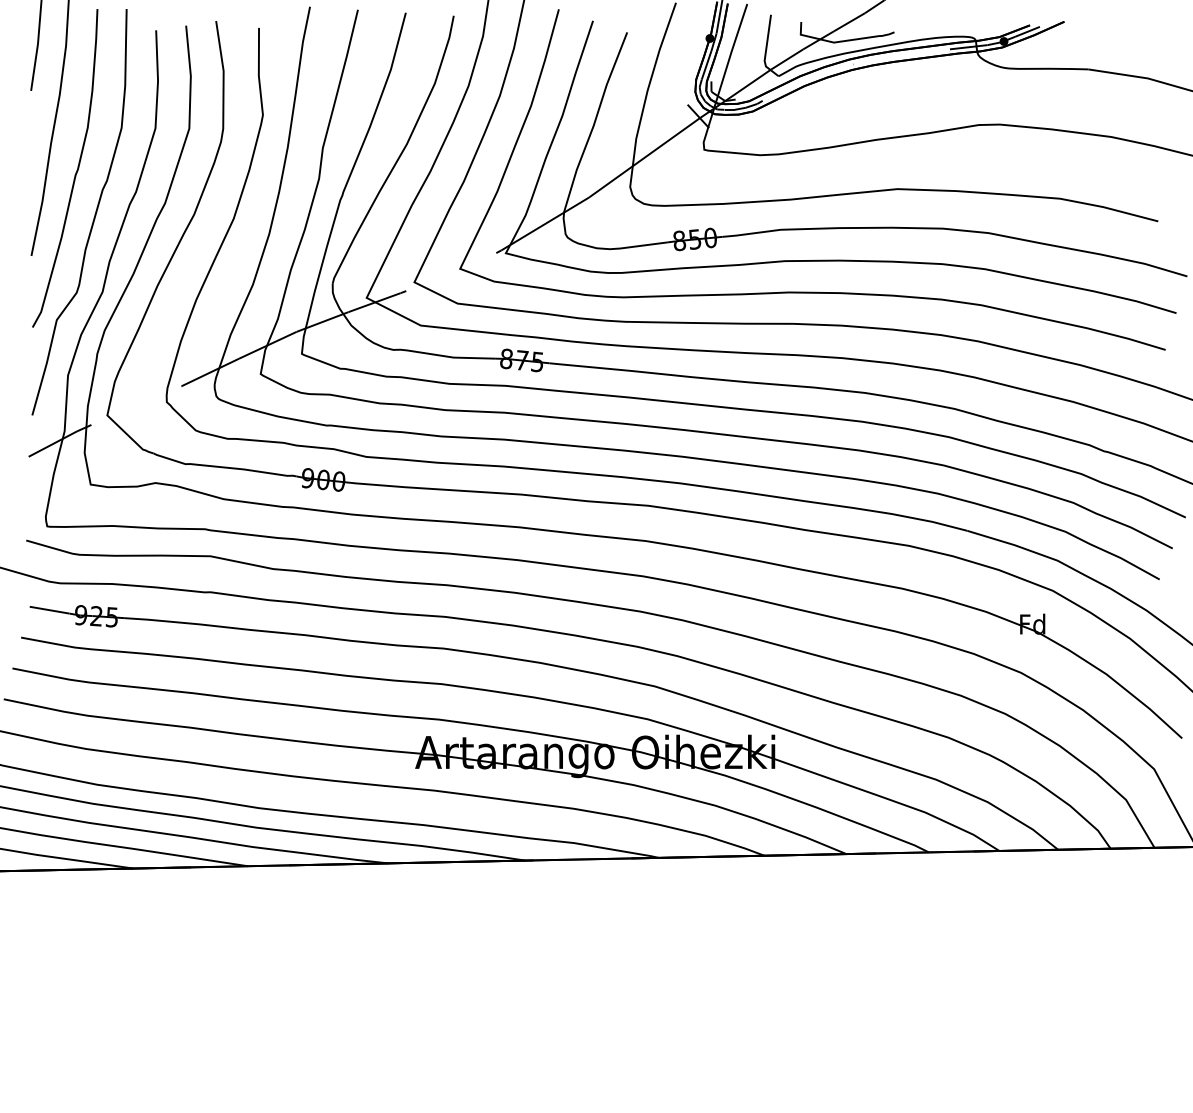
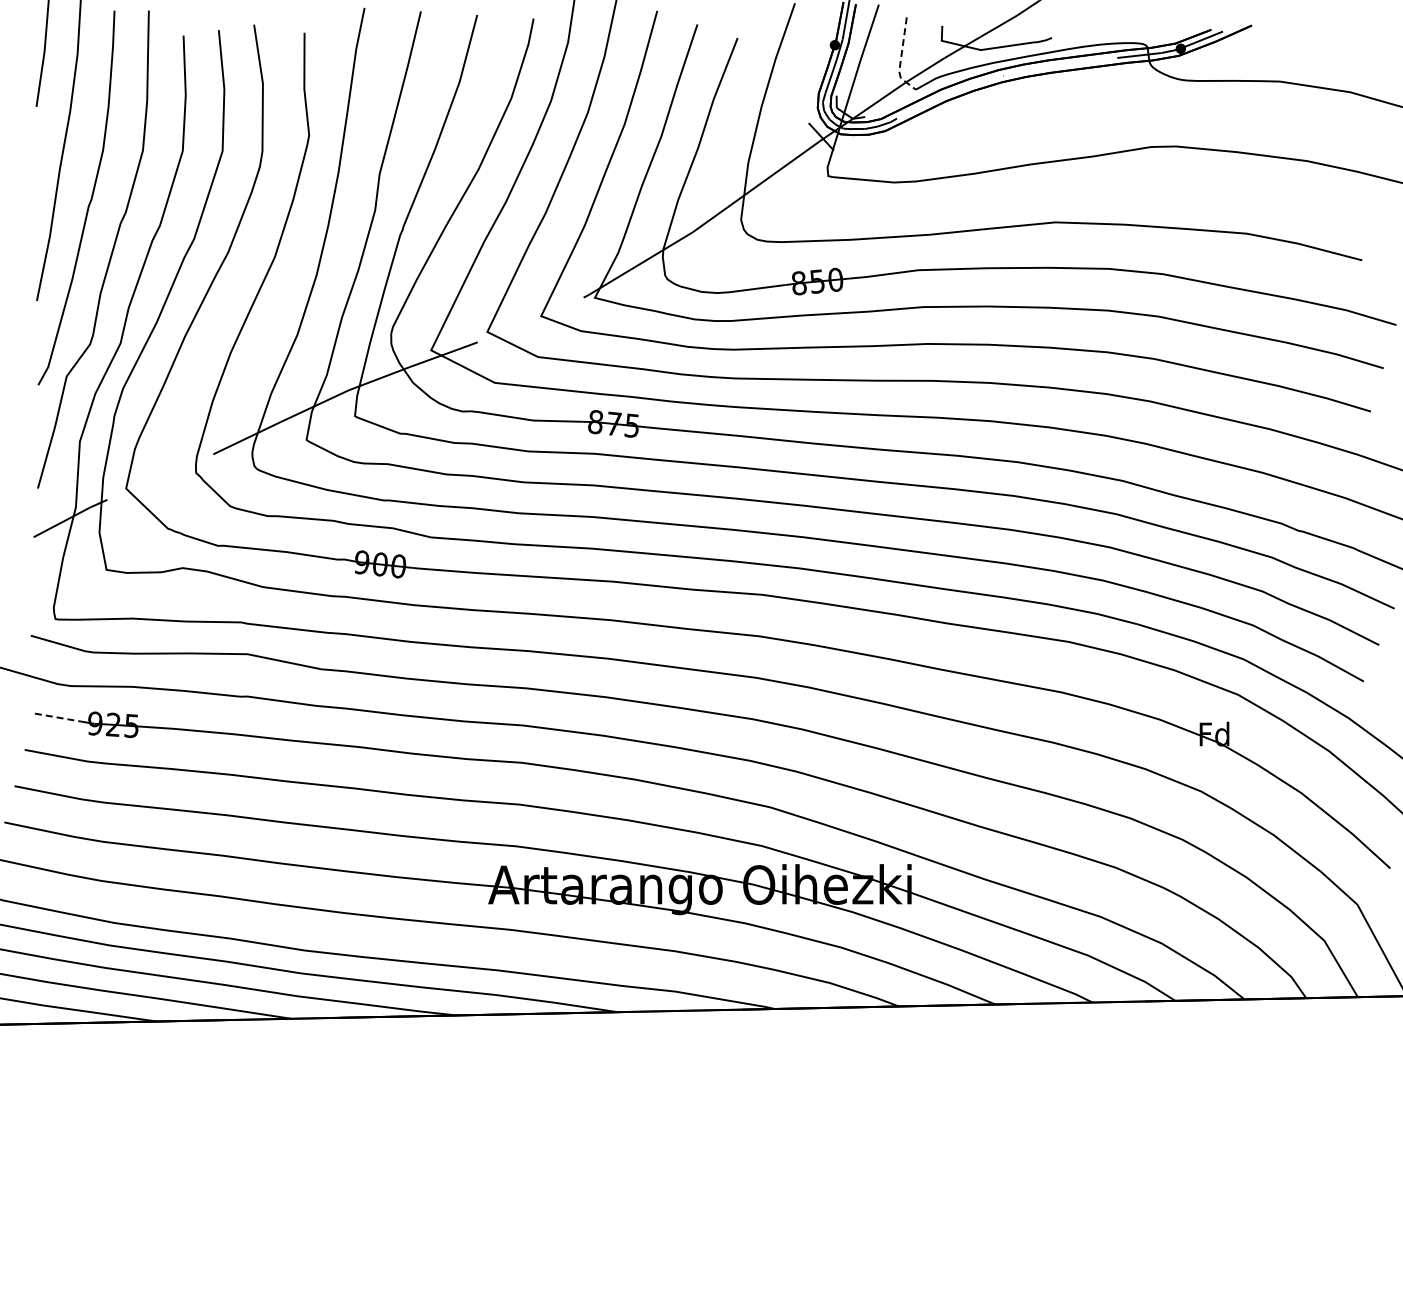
line: (766, 49) -> (901, 58), solid -> dashed
line: (49, 610) -> (58, 717), solid -> dashed

